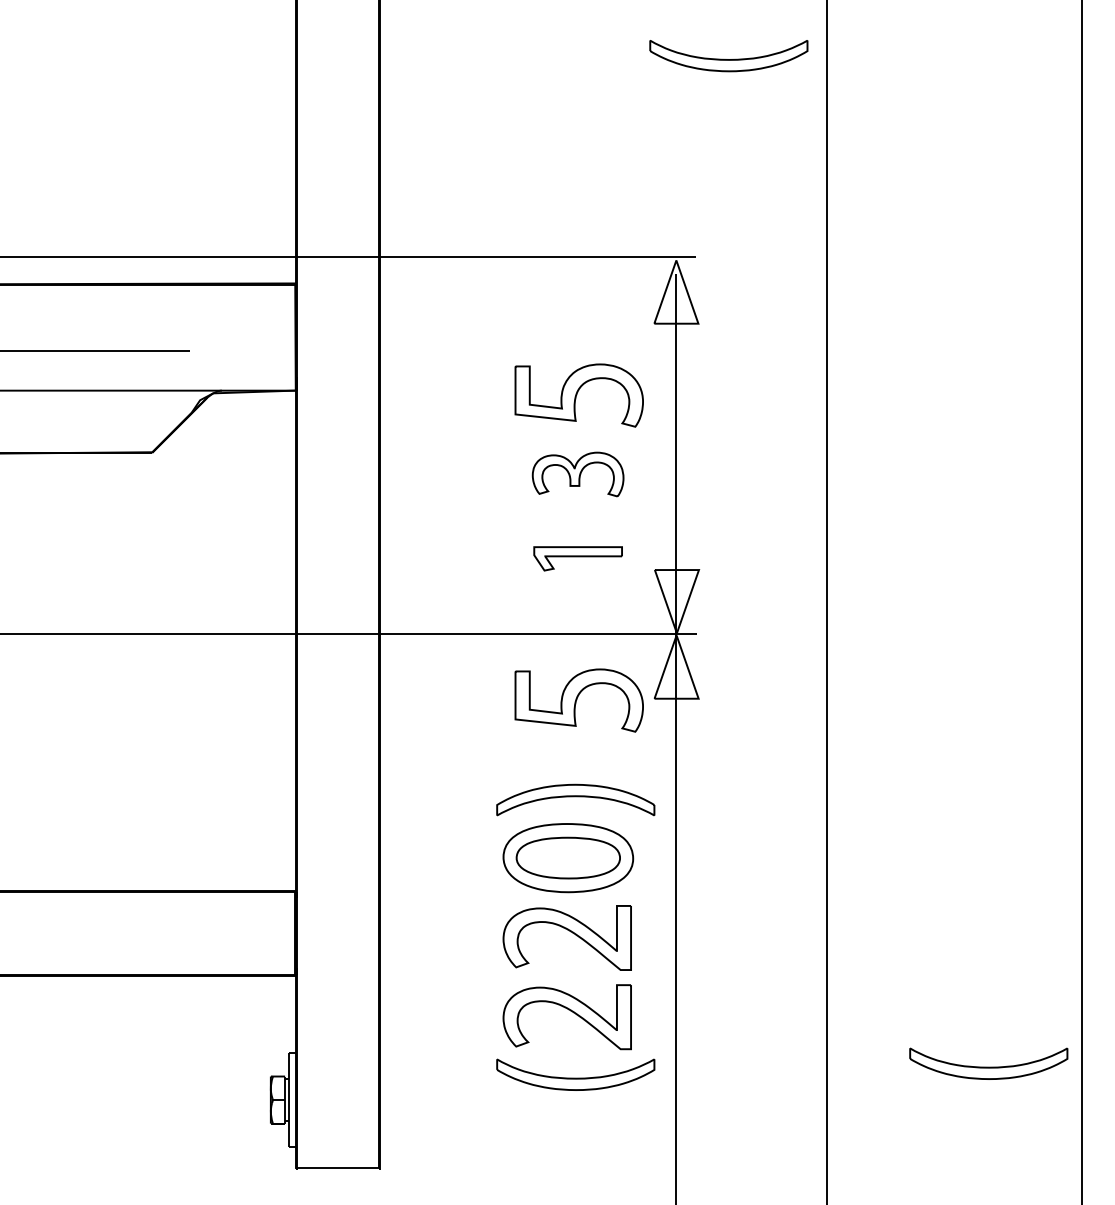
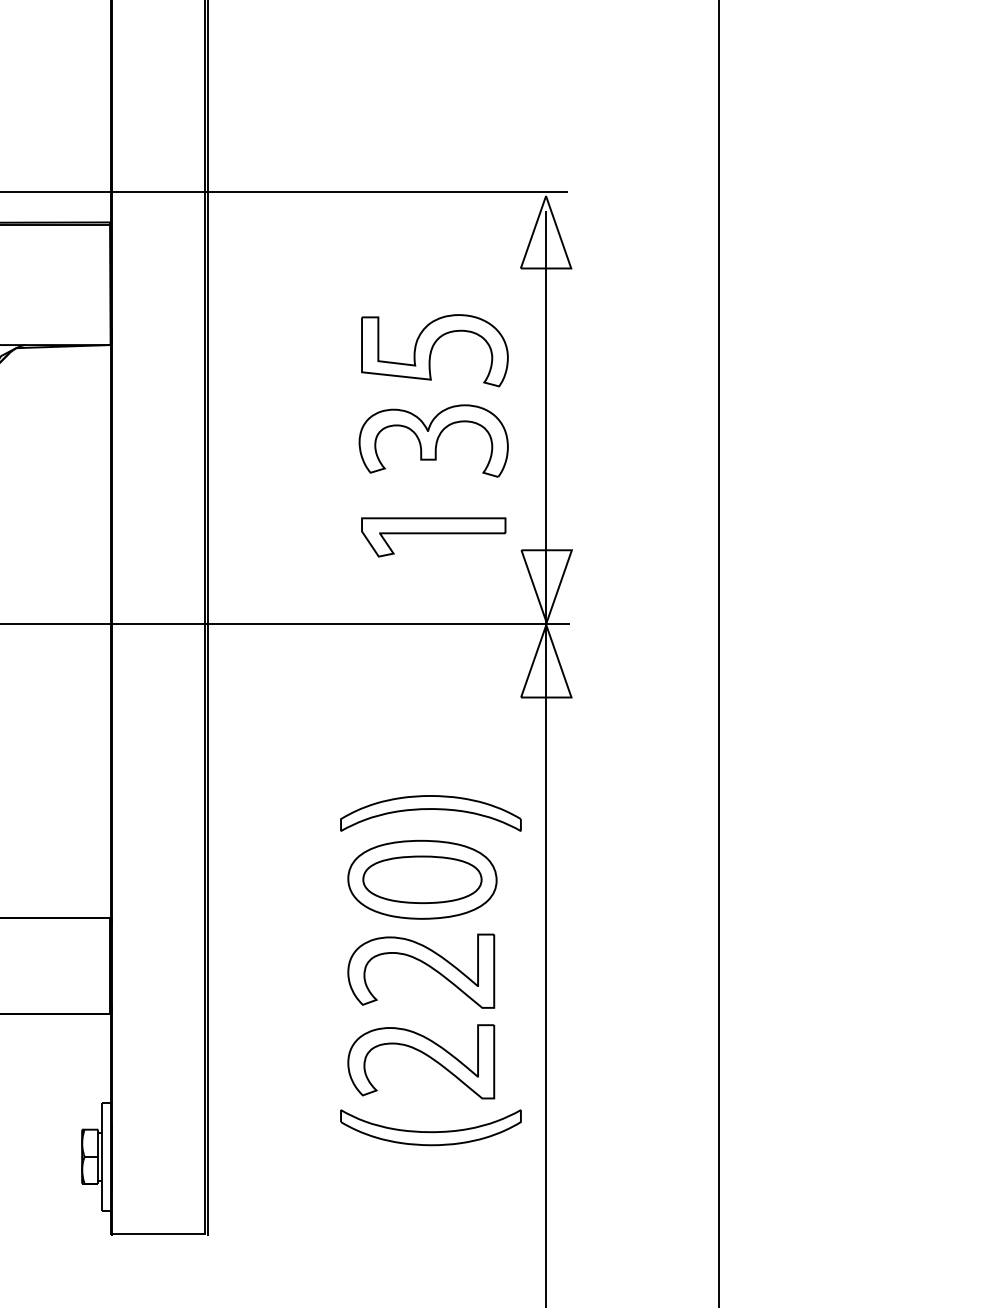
part: (577, 474) -> (432, 440), size x1.43
part: (577, 558) -> (432, 537), size x1.43
part: (578, 700) -> (434, 699), removed
part: (988, 1063) -> (903, 1114), removed

